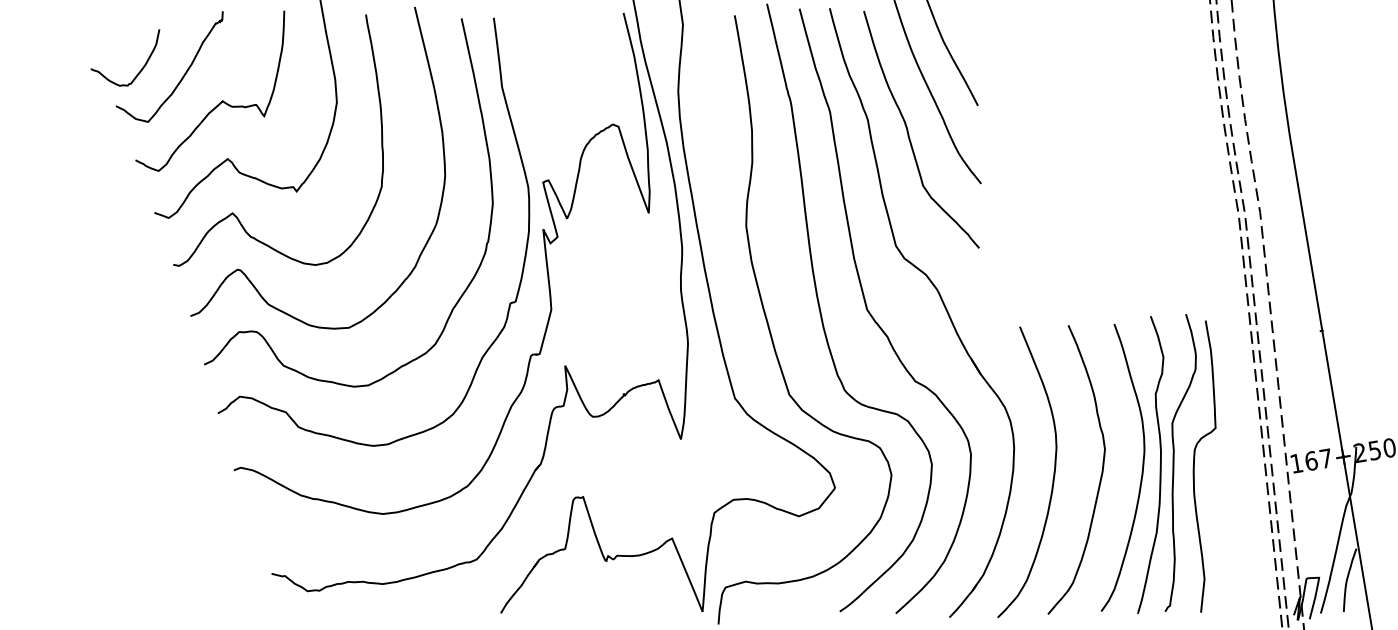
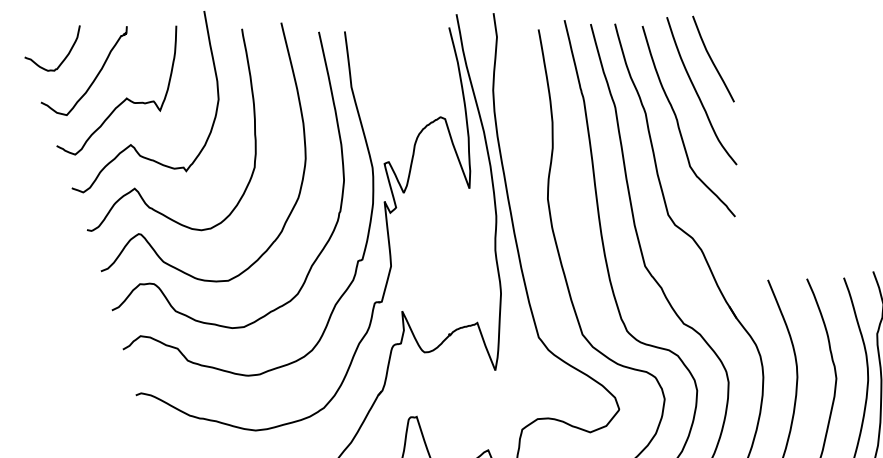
curve: (140, 69) -> (64, 57), moved

